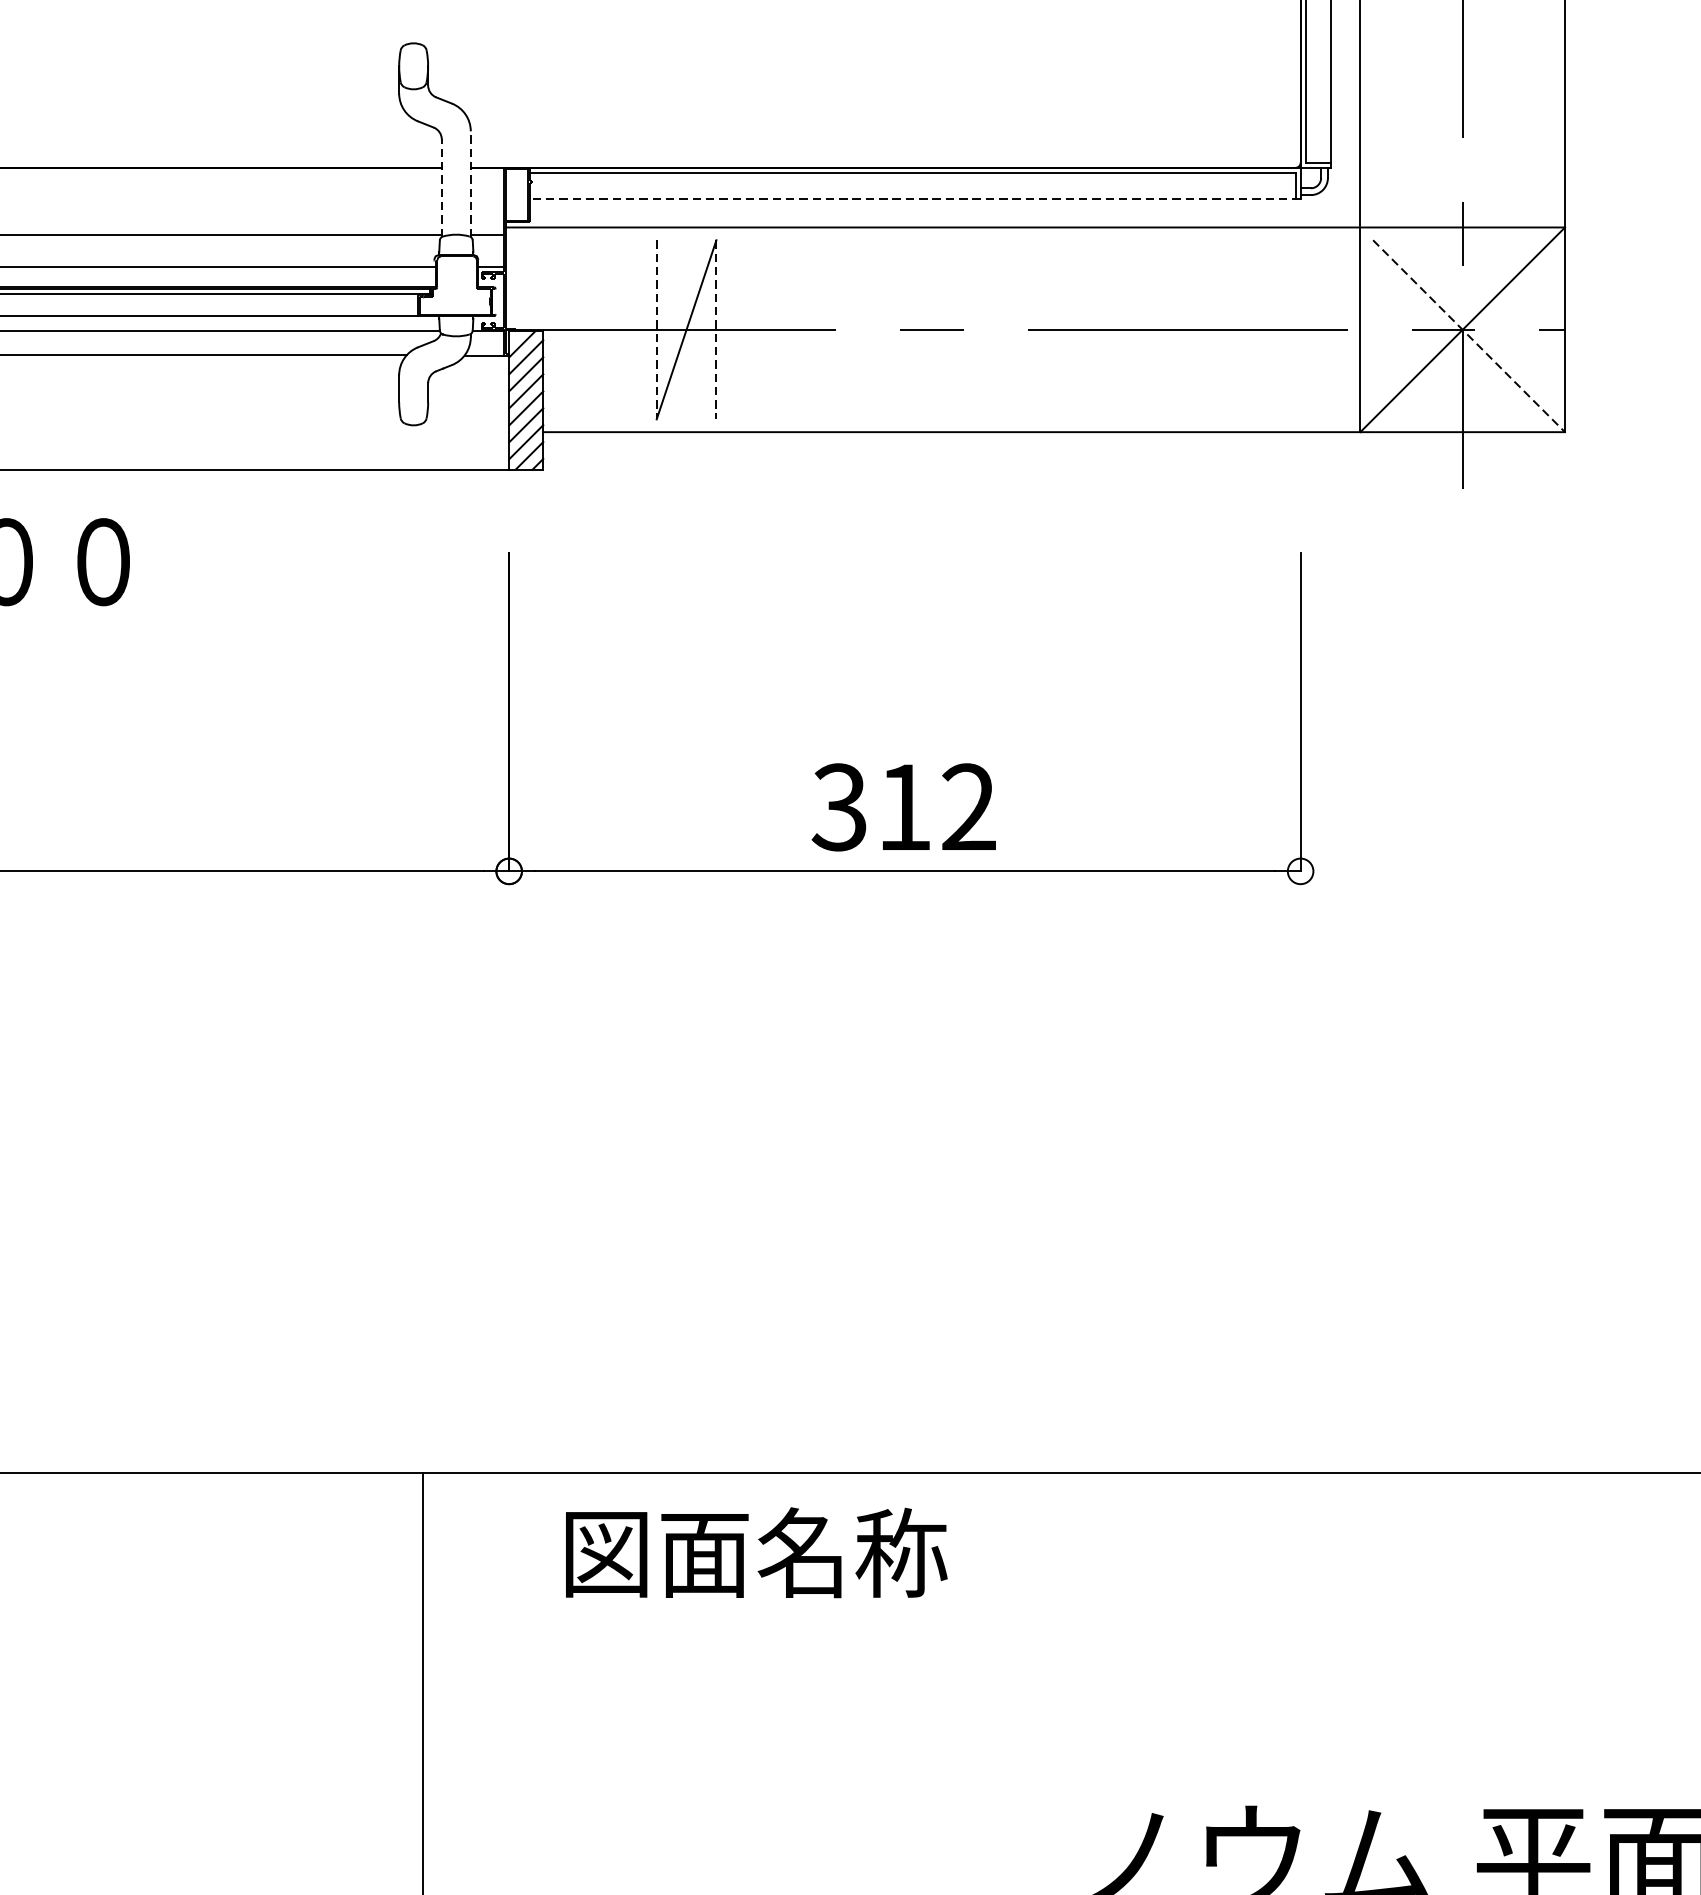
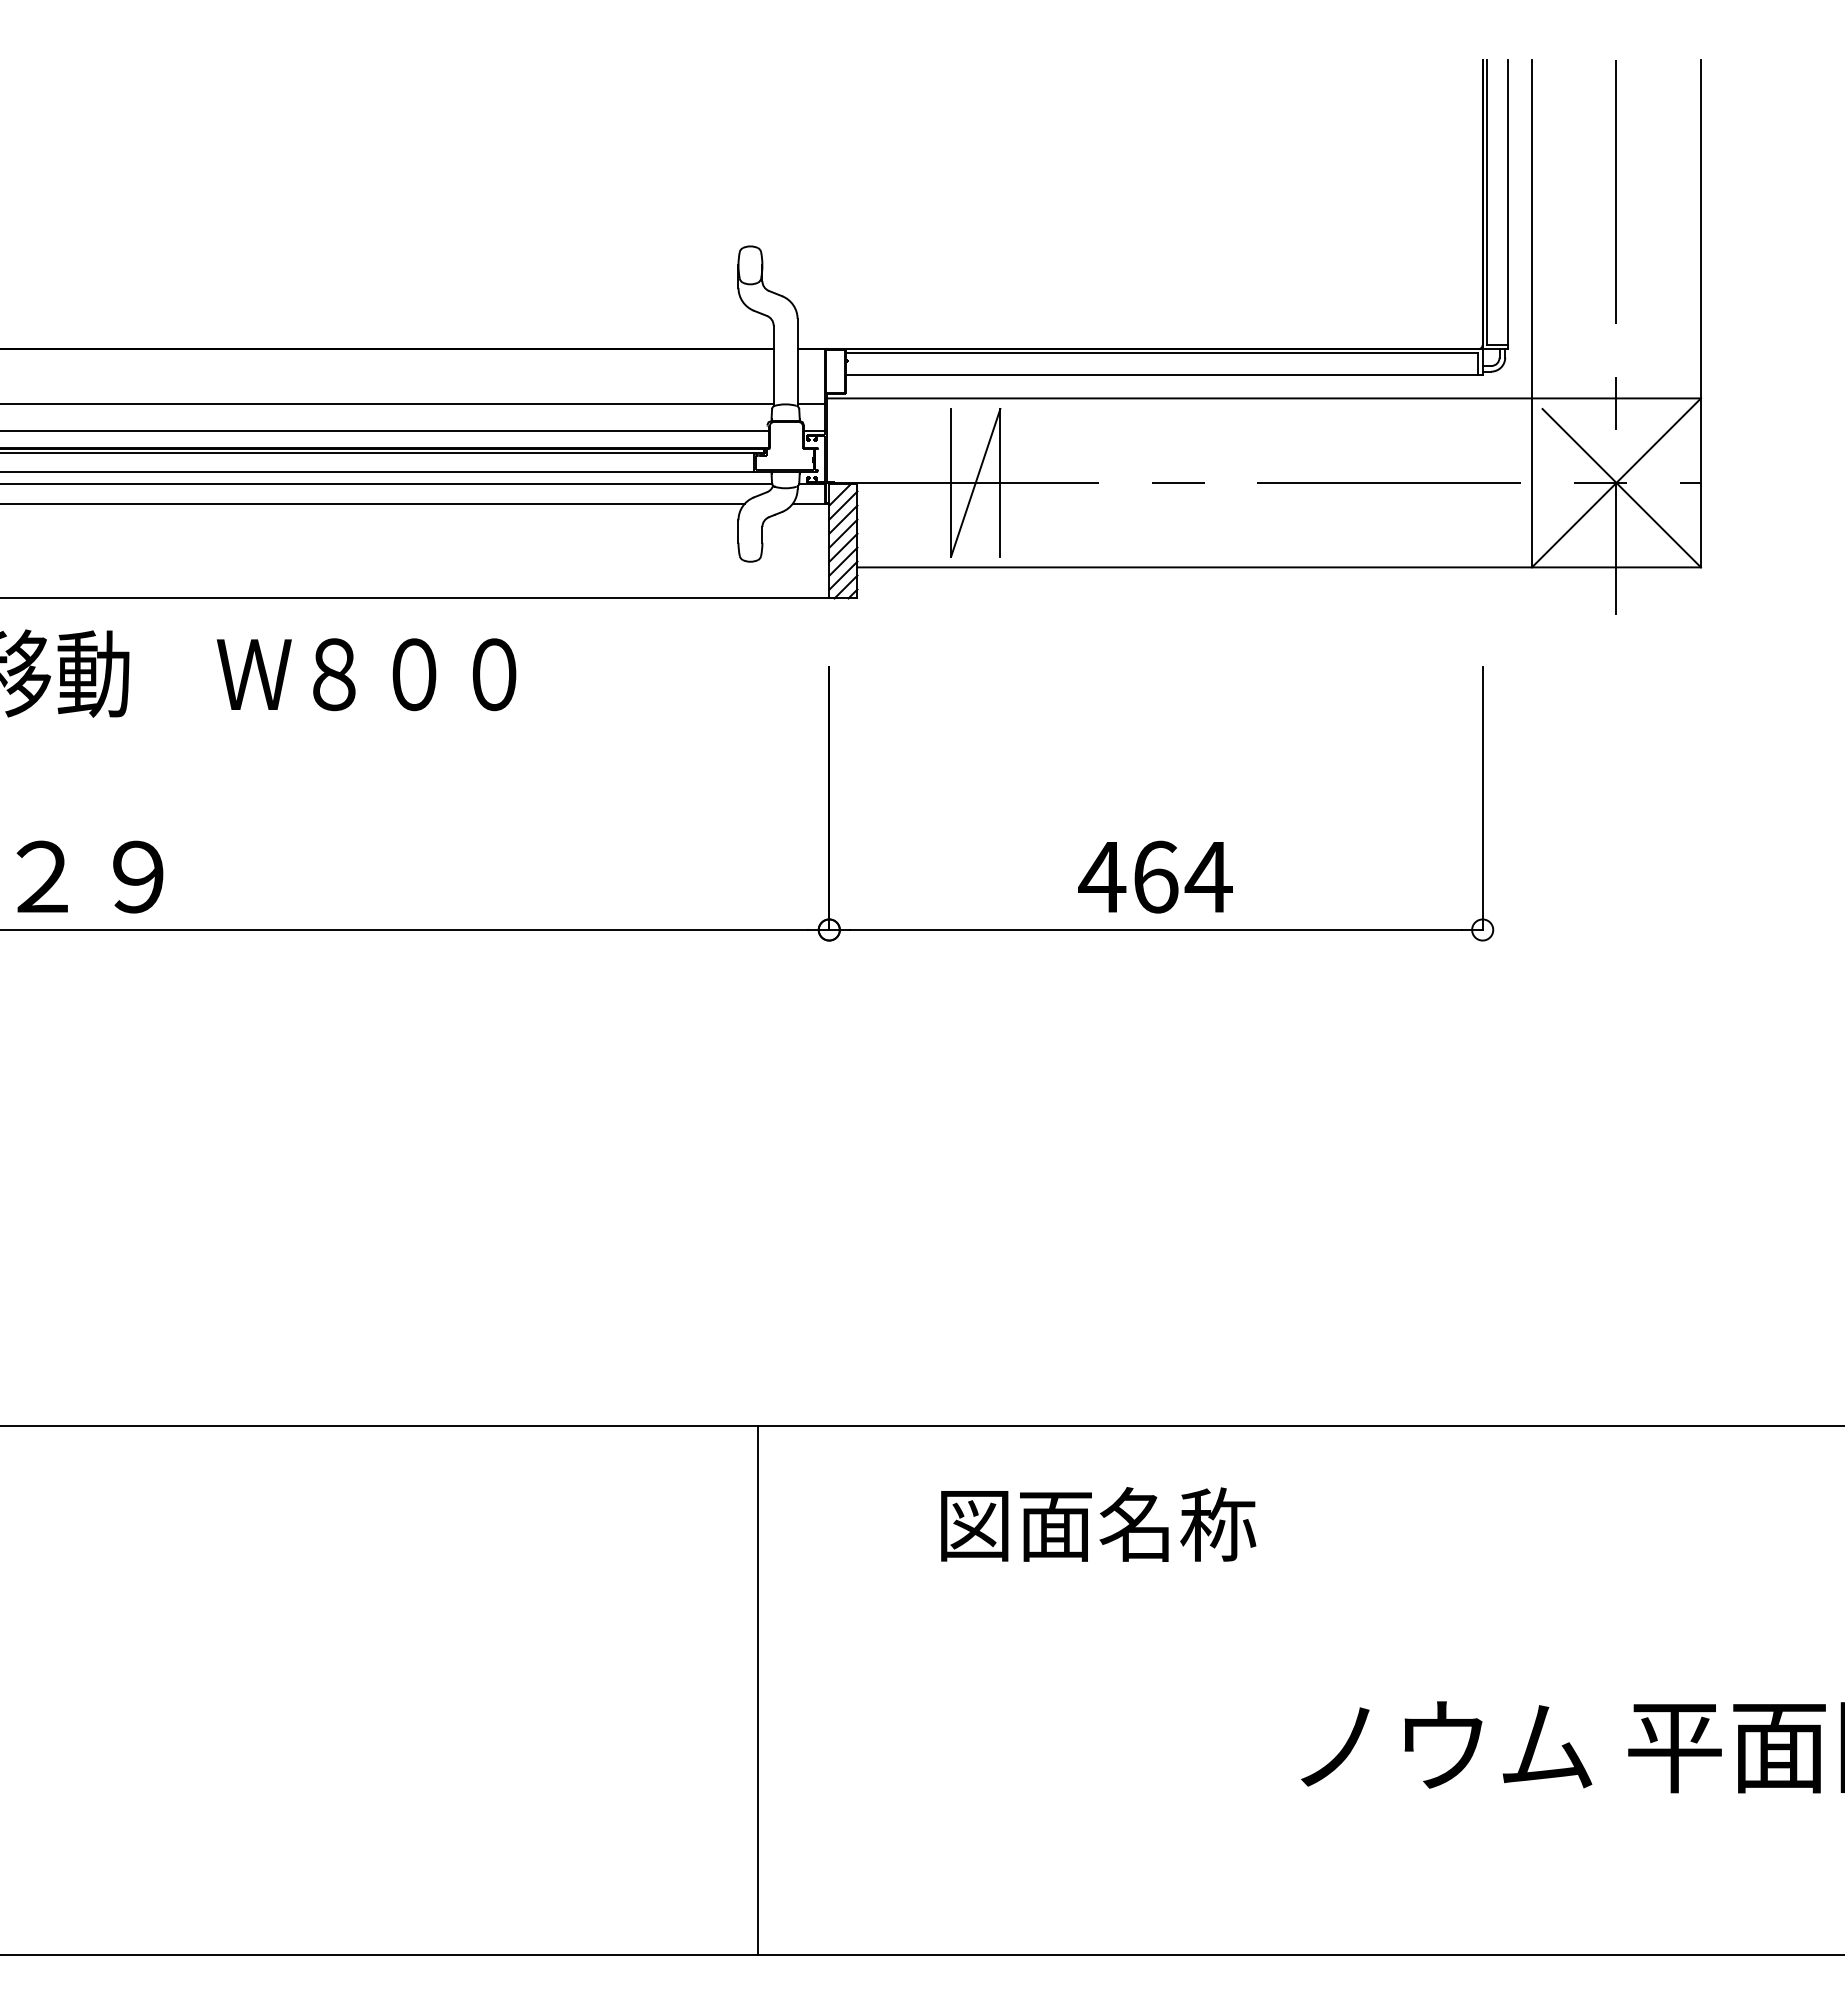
line: (470, 183) -> (797, 362), dashed -> solid
line: (441, 187) -> (773, 365), dashed -> solid
line: (913, 198) -> (1163, 374), dashed -> solid
line: (657, 329) -> (951, 482), dashed -> solid
line: (716, 329) -> (1000, 482), dashed -> solid
line: (1469, 336) -> (1622, 488), dashed -> solid
text: (904, 806) -> (1155, 876), 312 -> 464
text: (756, 1552) -> (1098, 1524), moved

